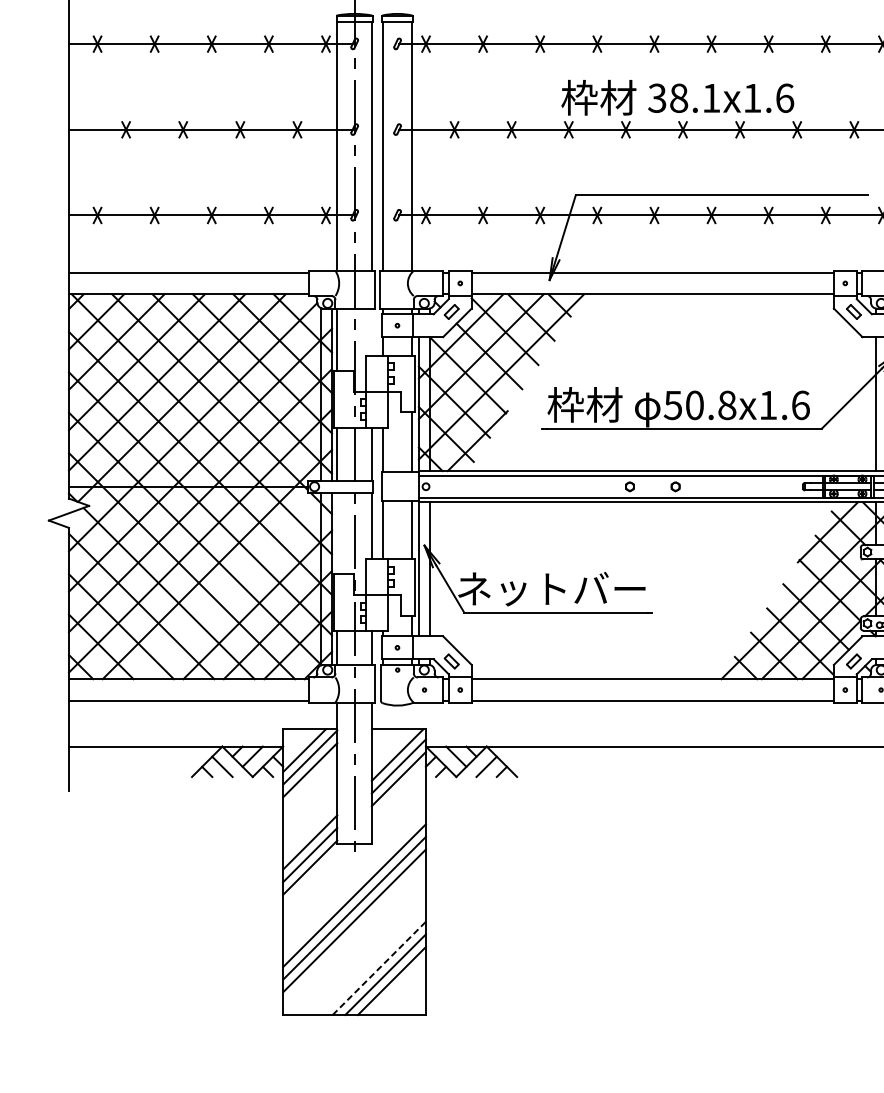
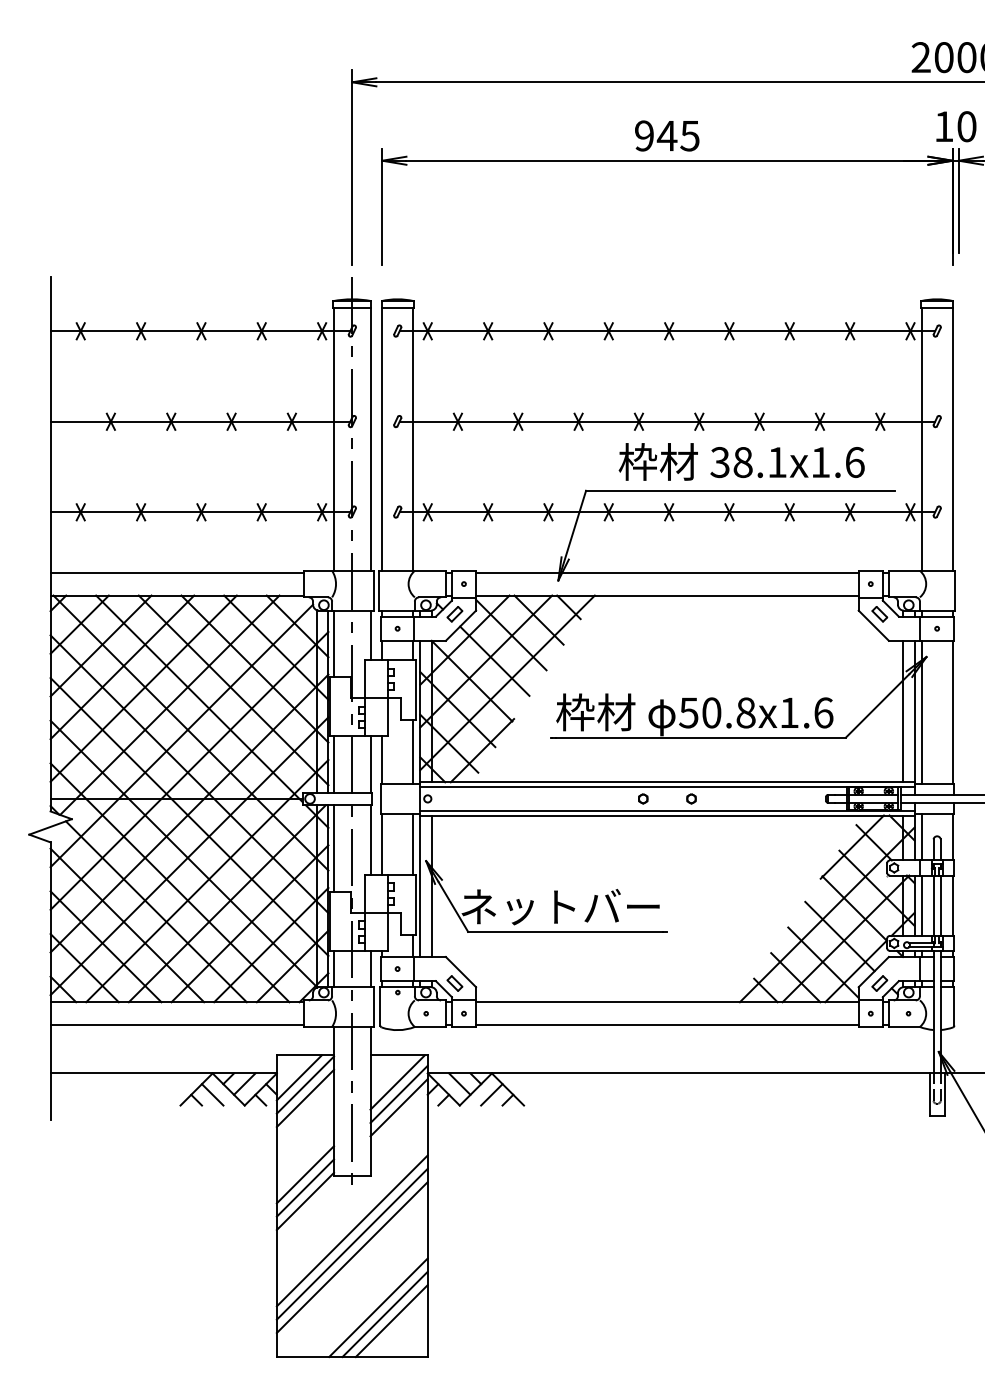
text: (677, 97) -> (741, 461), moved
line: (371, 332) -> (370, 635), added
line: (337, 533) -> (334, 848), added
line: (235, 585) -> (226, 903), added
line: (379, 968) -> (378, 1307), dashed -> solid

